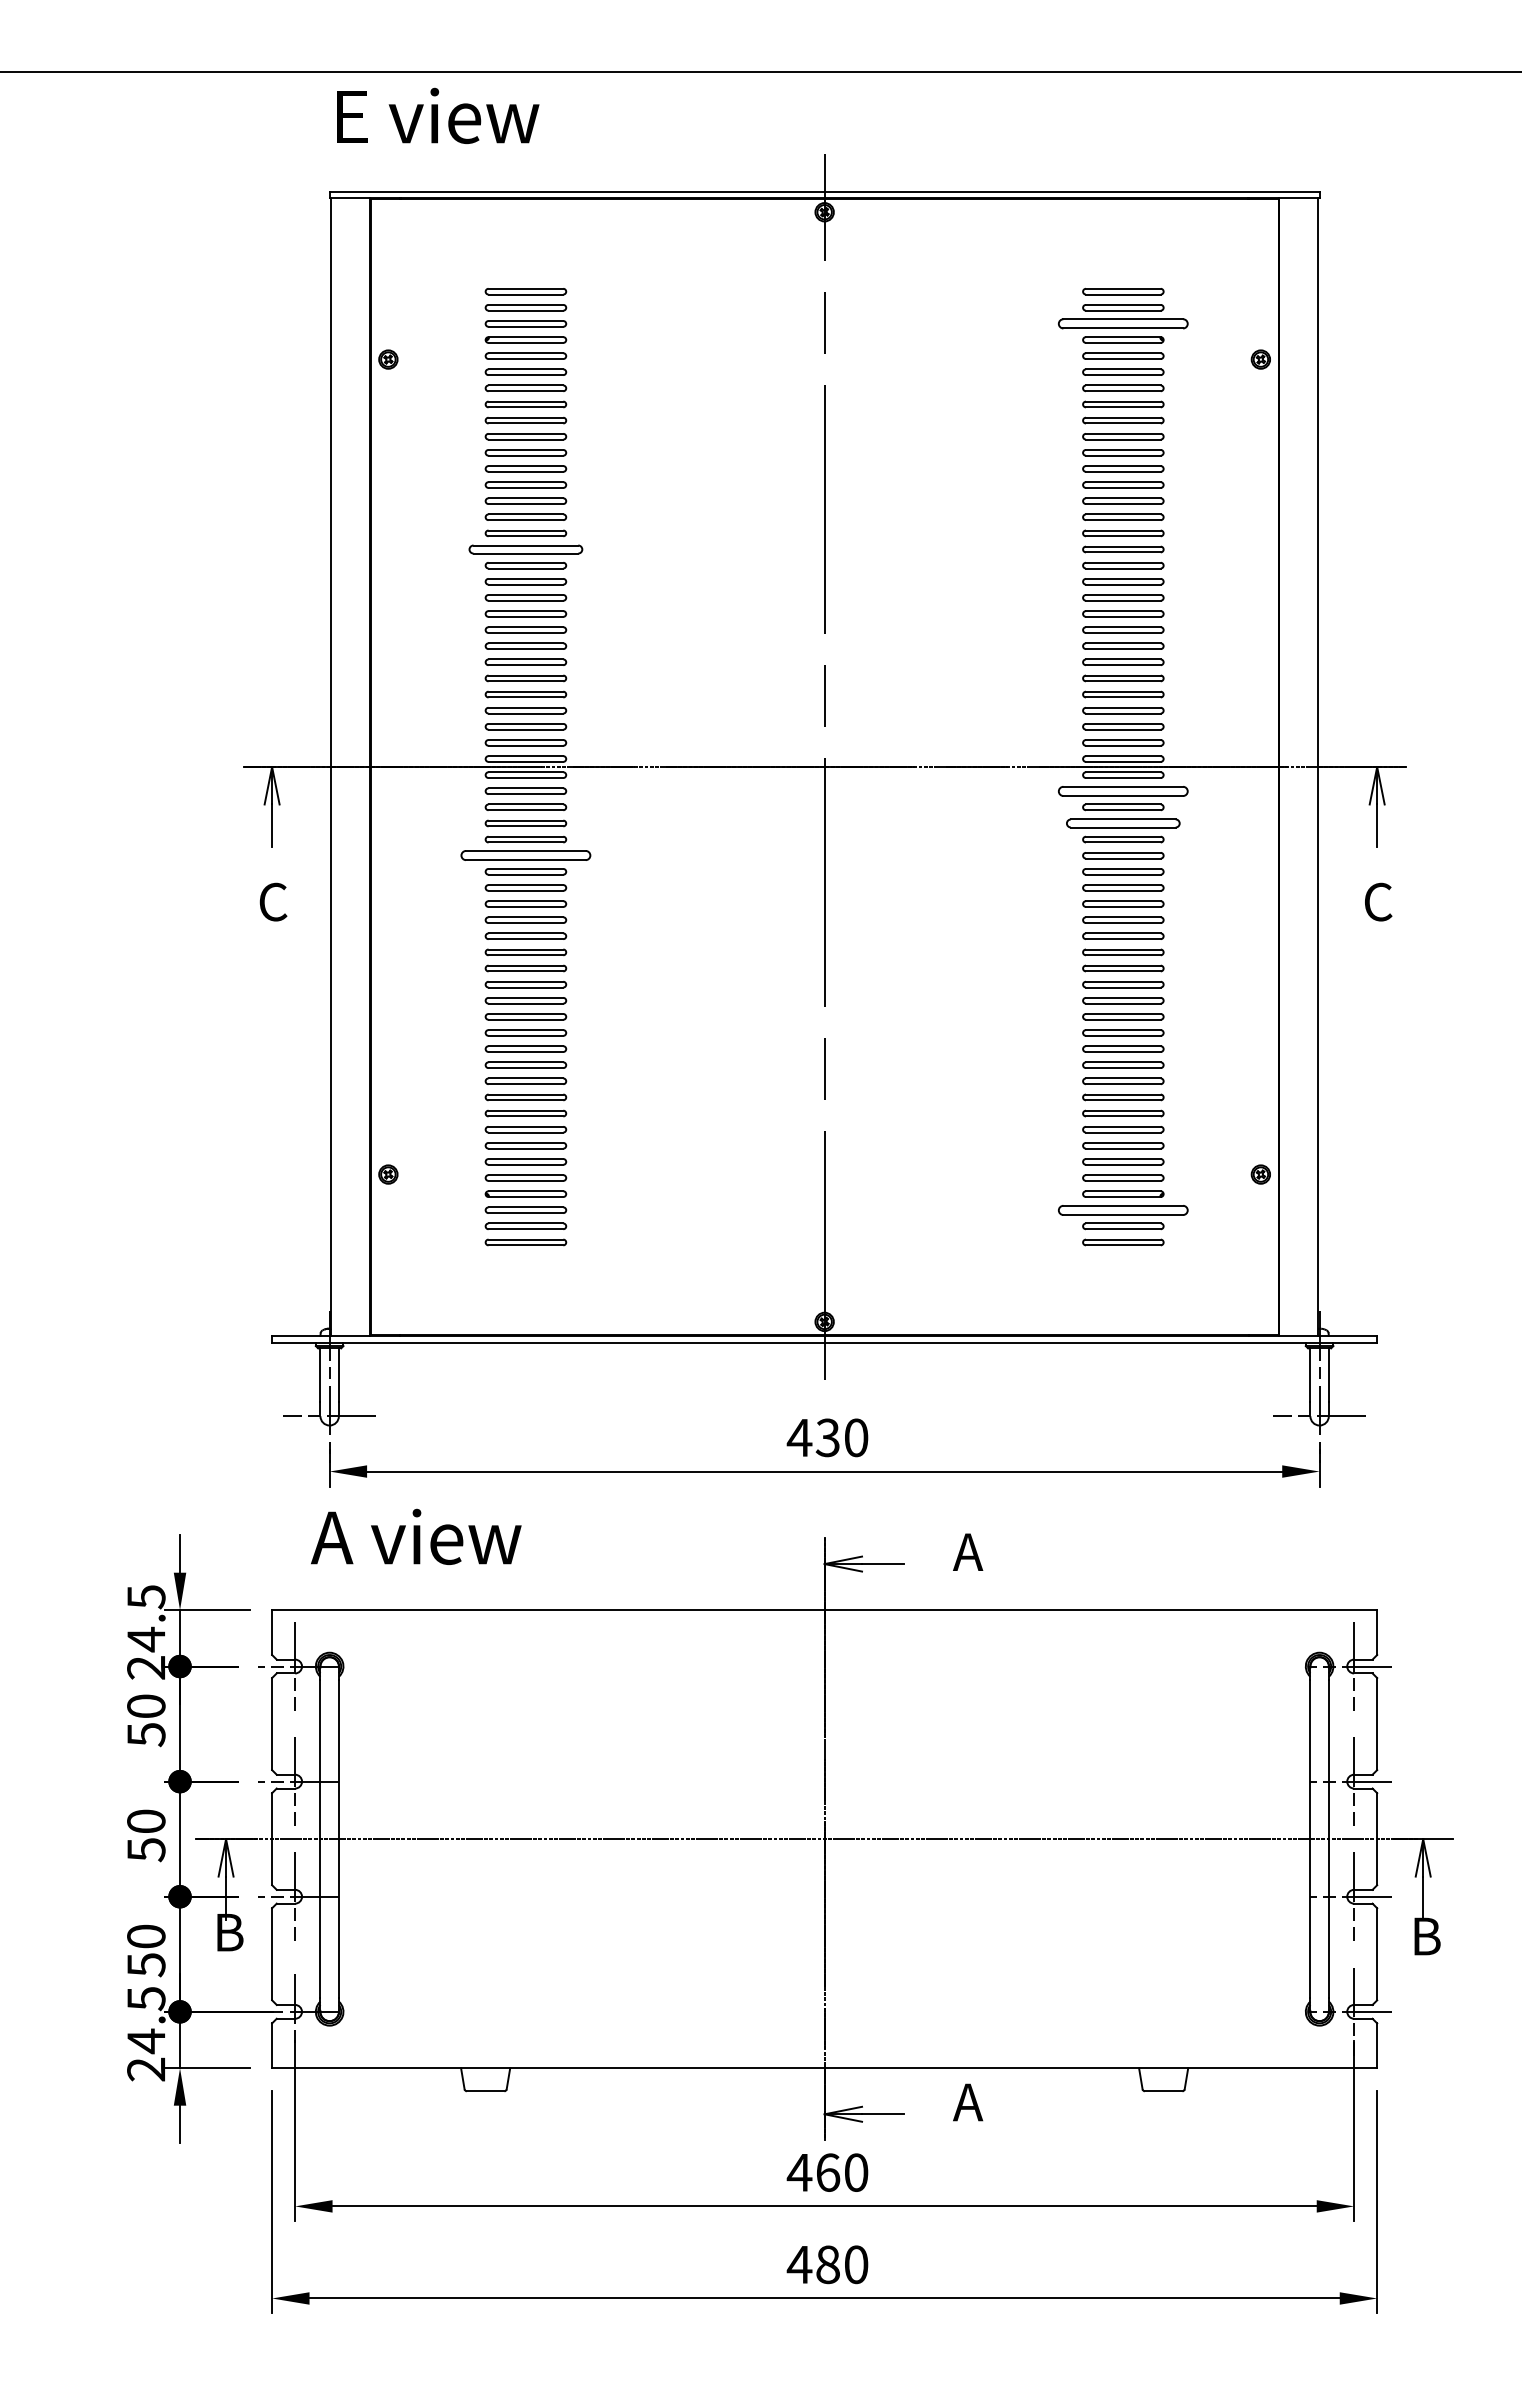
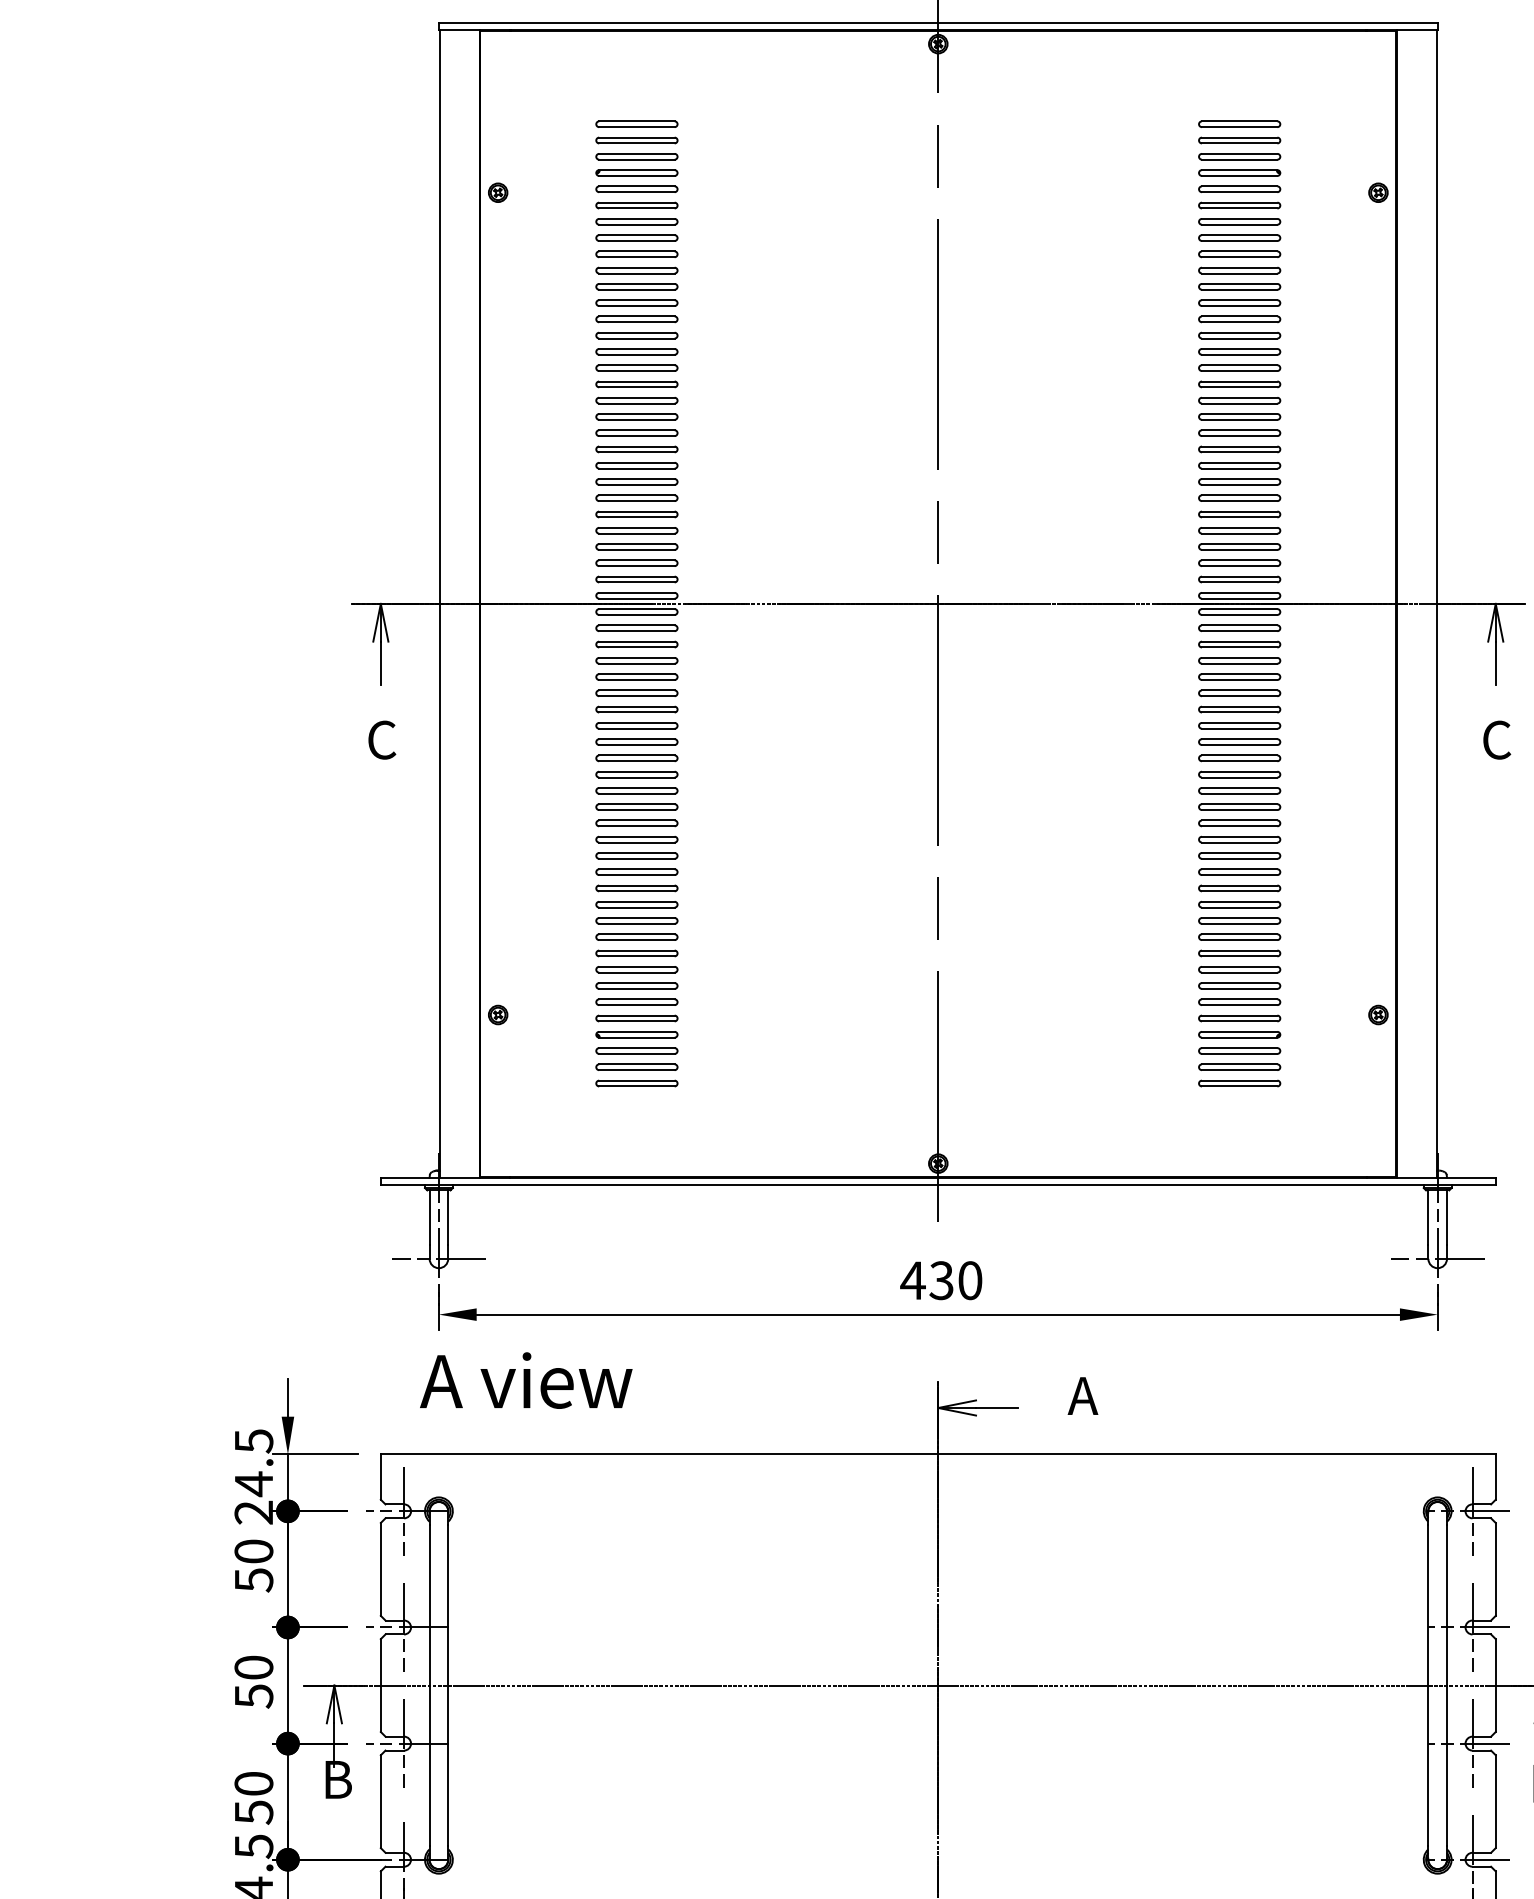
part: (1123, 323) -> (1239, 156), size x0.62
part: (525, 549) -> (636, 384), size x0.71
part: (1123, 790) -> (1239, 627), size x0.62
part: (1123, 823) -> (1239, 660), size x0.71
part: (525, 855) -> (636, 693), size x0.62
part: (1123, 1209) -> (1239, 1050), size x0.62

